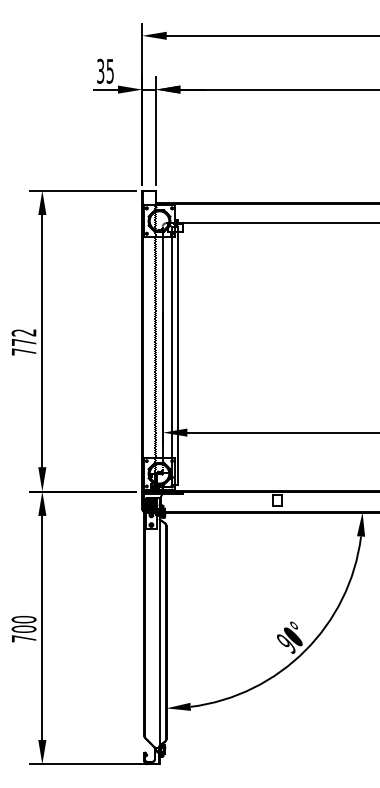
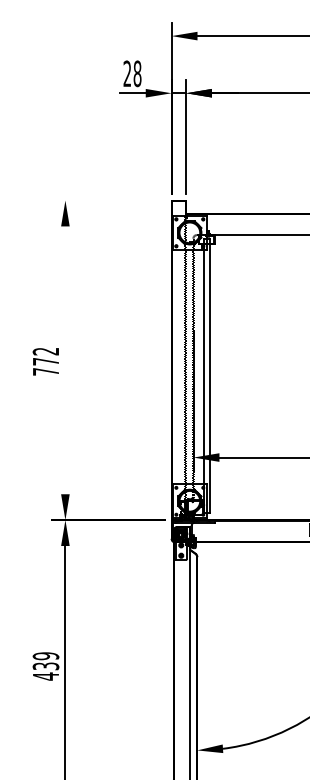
text: (105, 70) -> (132, 72), 35 -> 28
line: (83, 190) -> (109, 200), removed
line: (42, 341) -> (65, 360), removed
text: (23, 629) -> (45, 666), 700 -> 439

